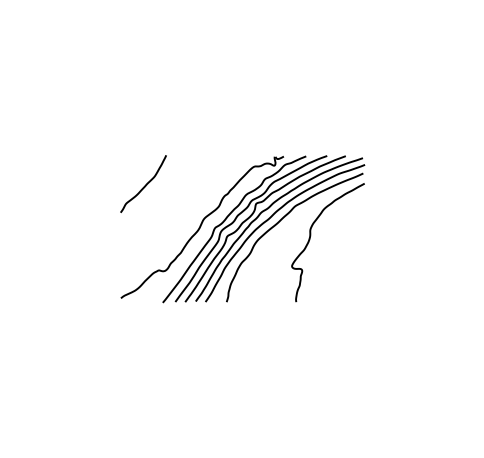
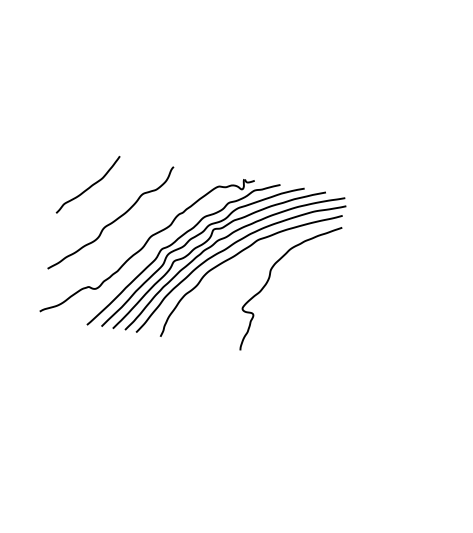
curve: (170, 210) -> (113, 220), added

